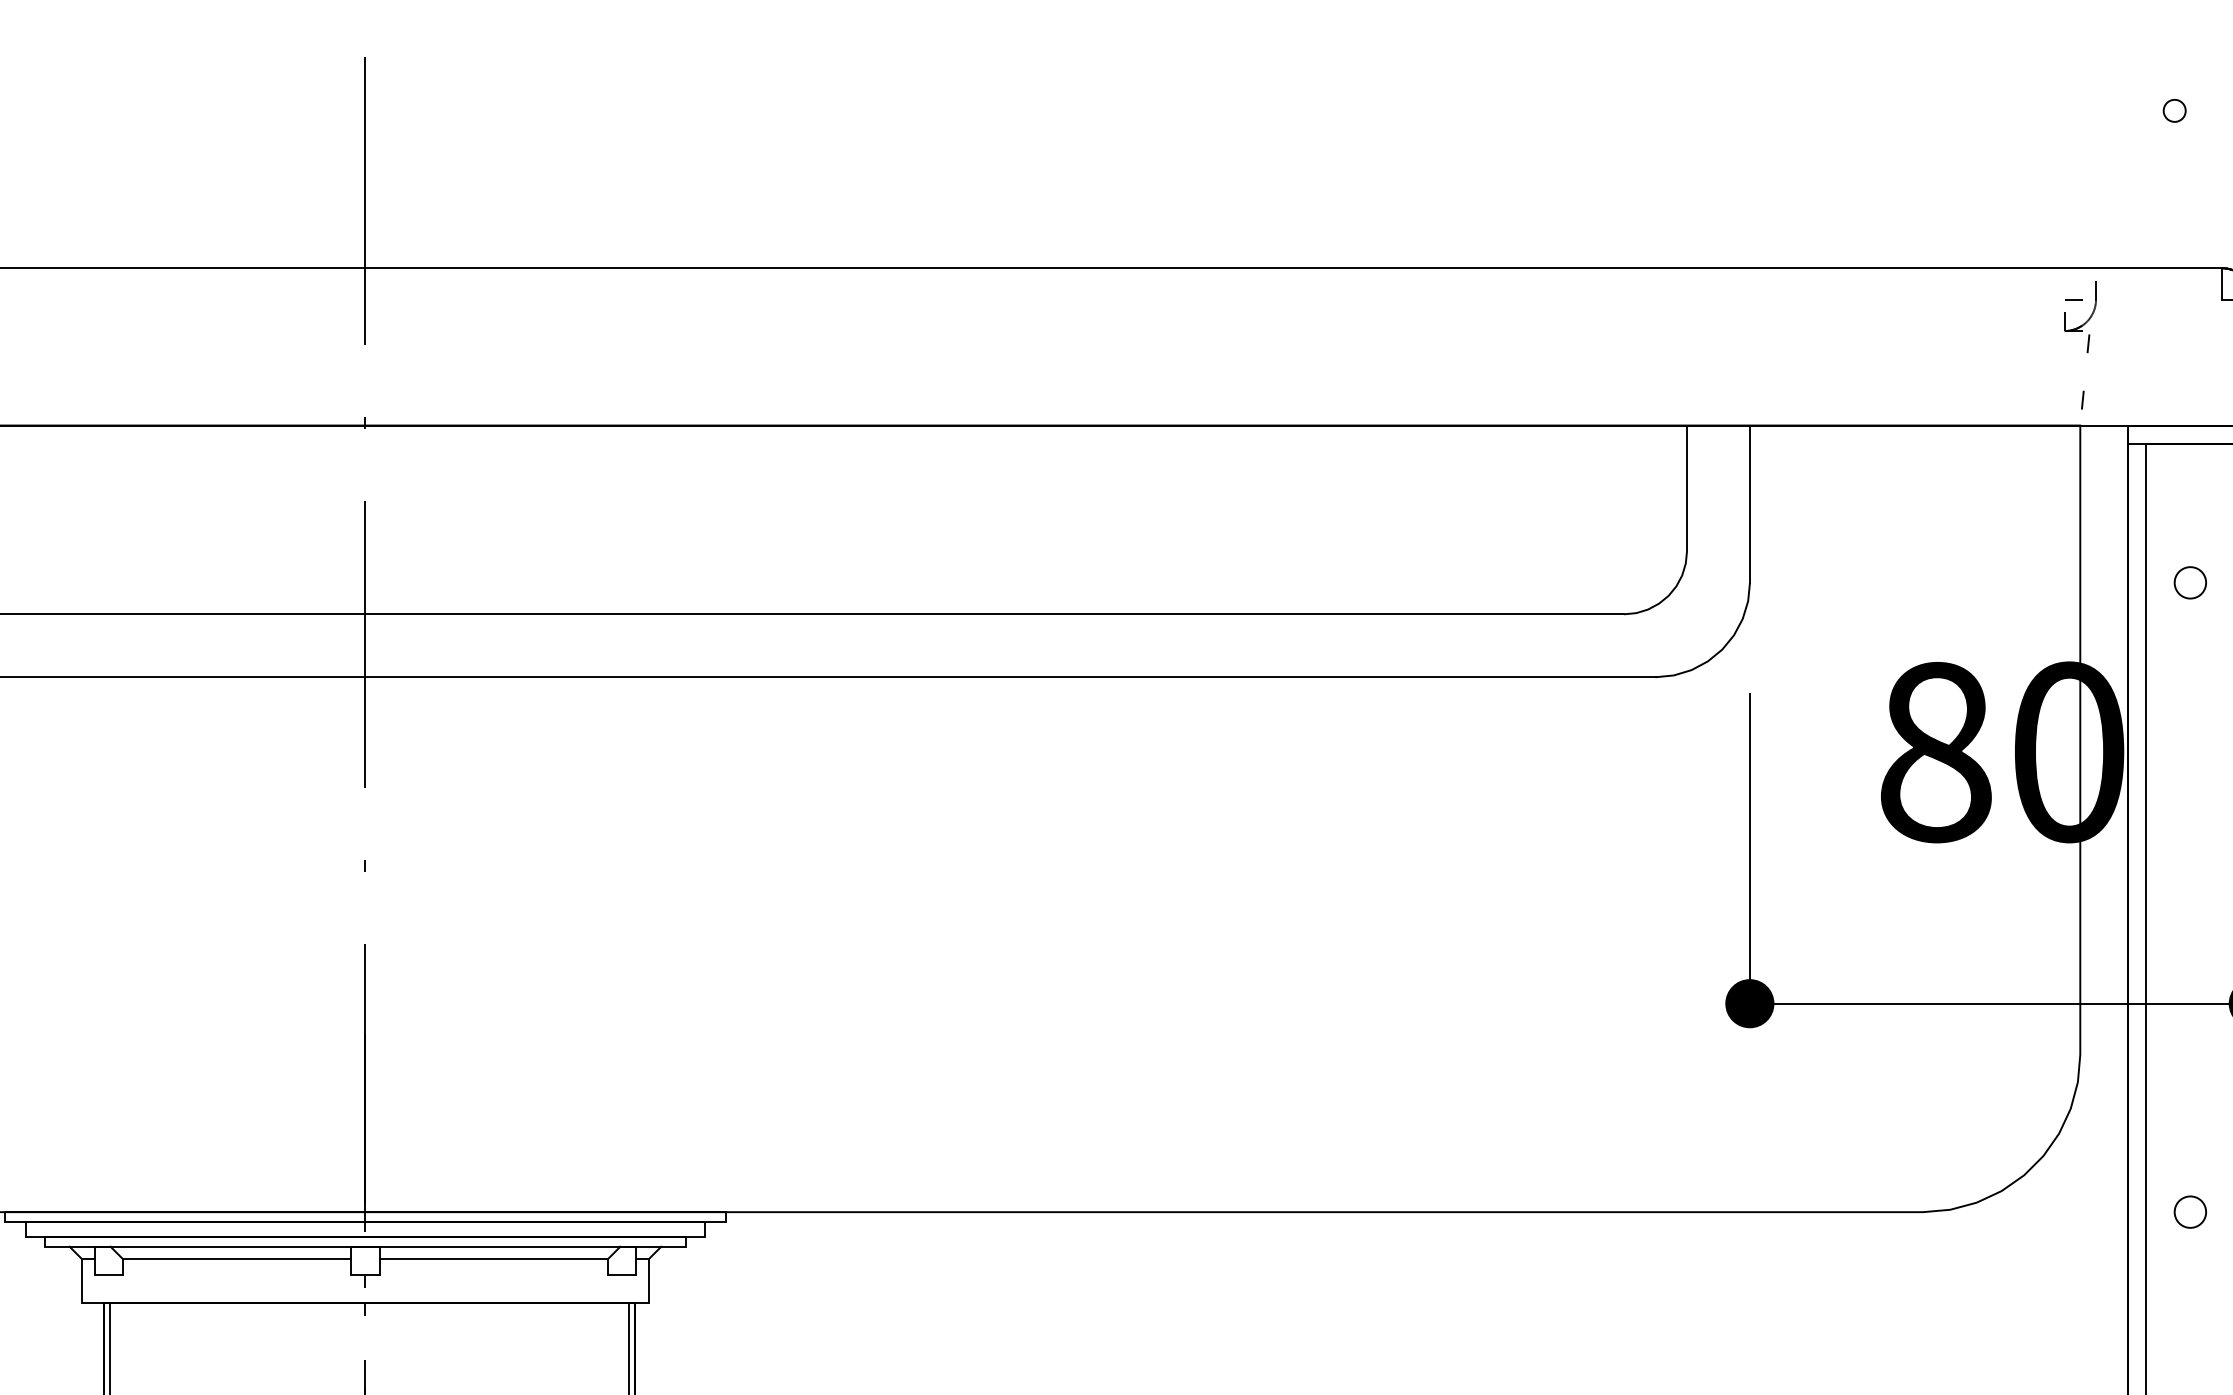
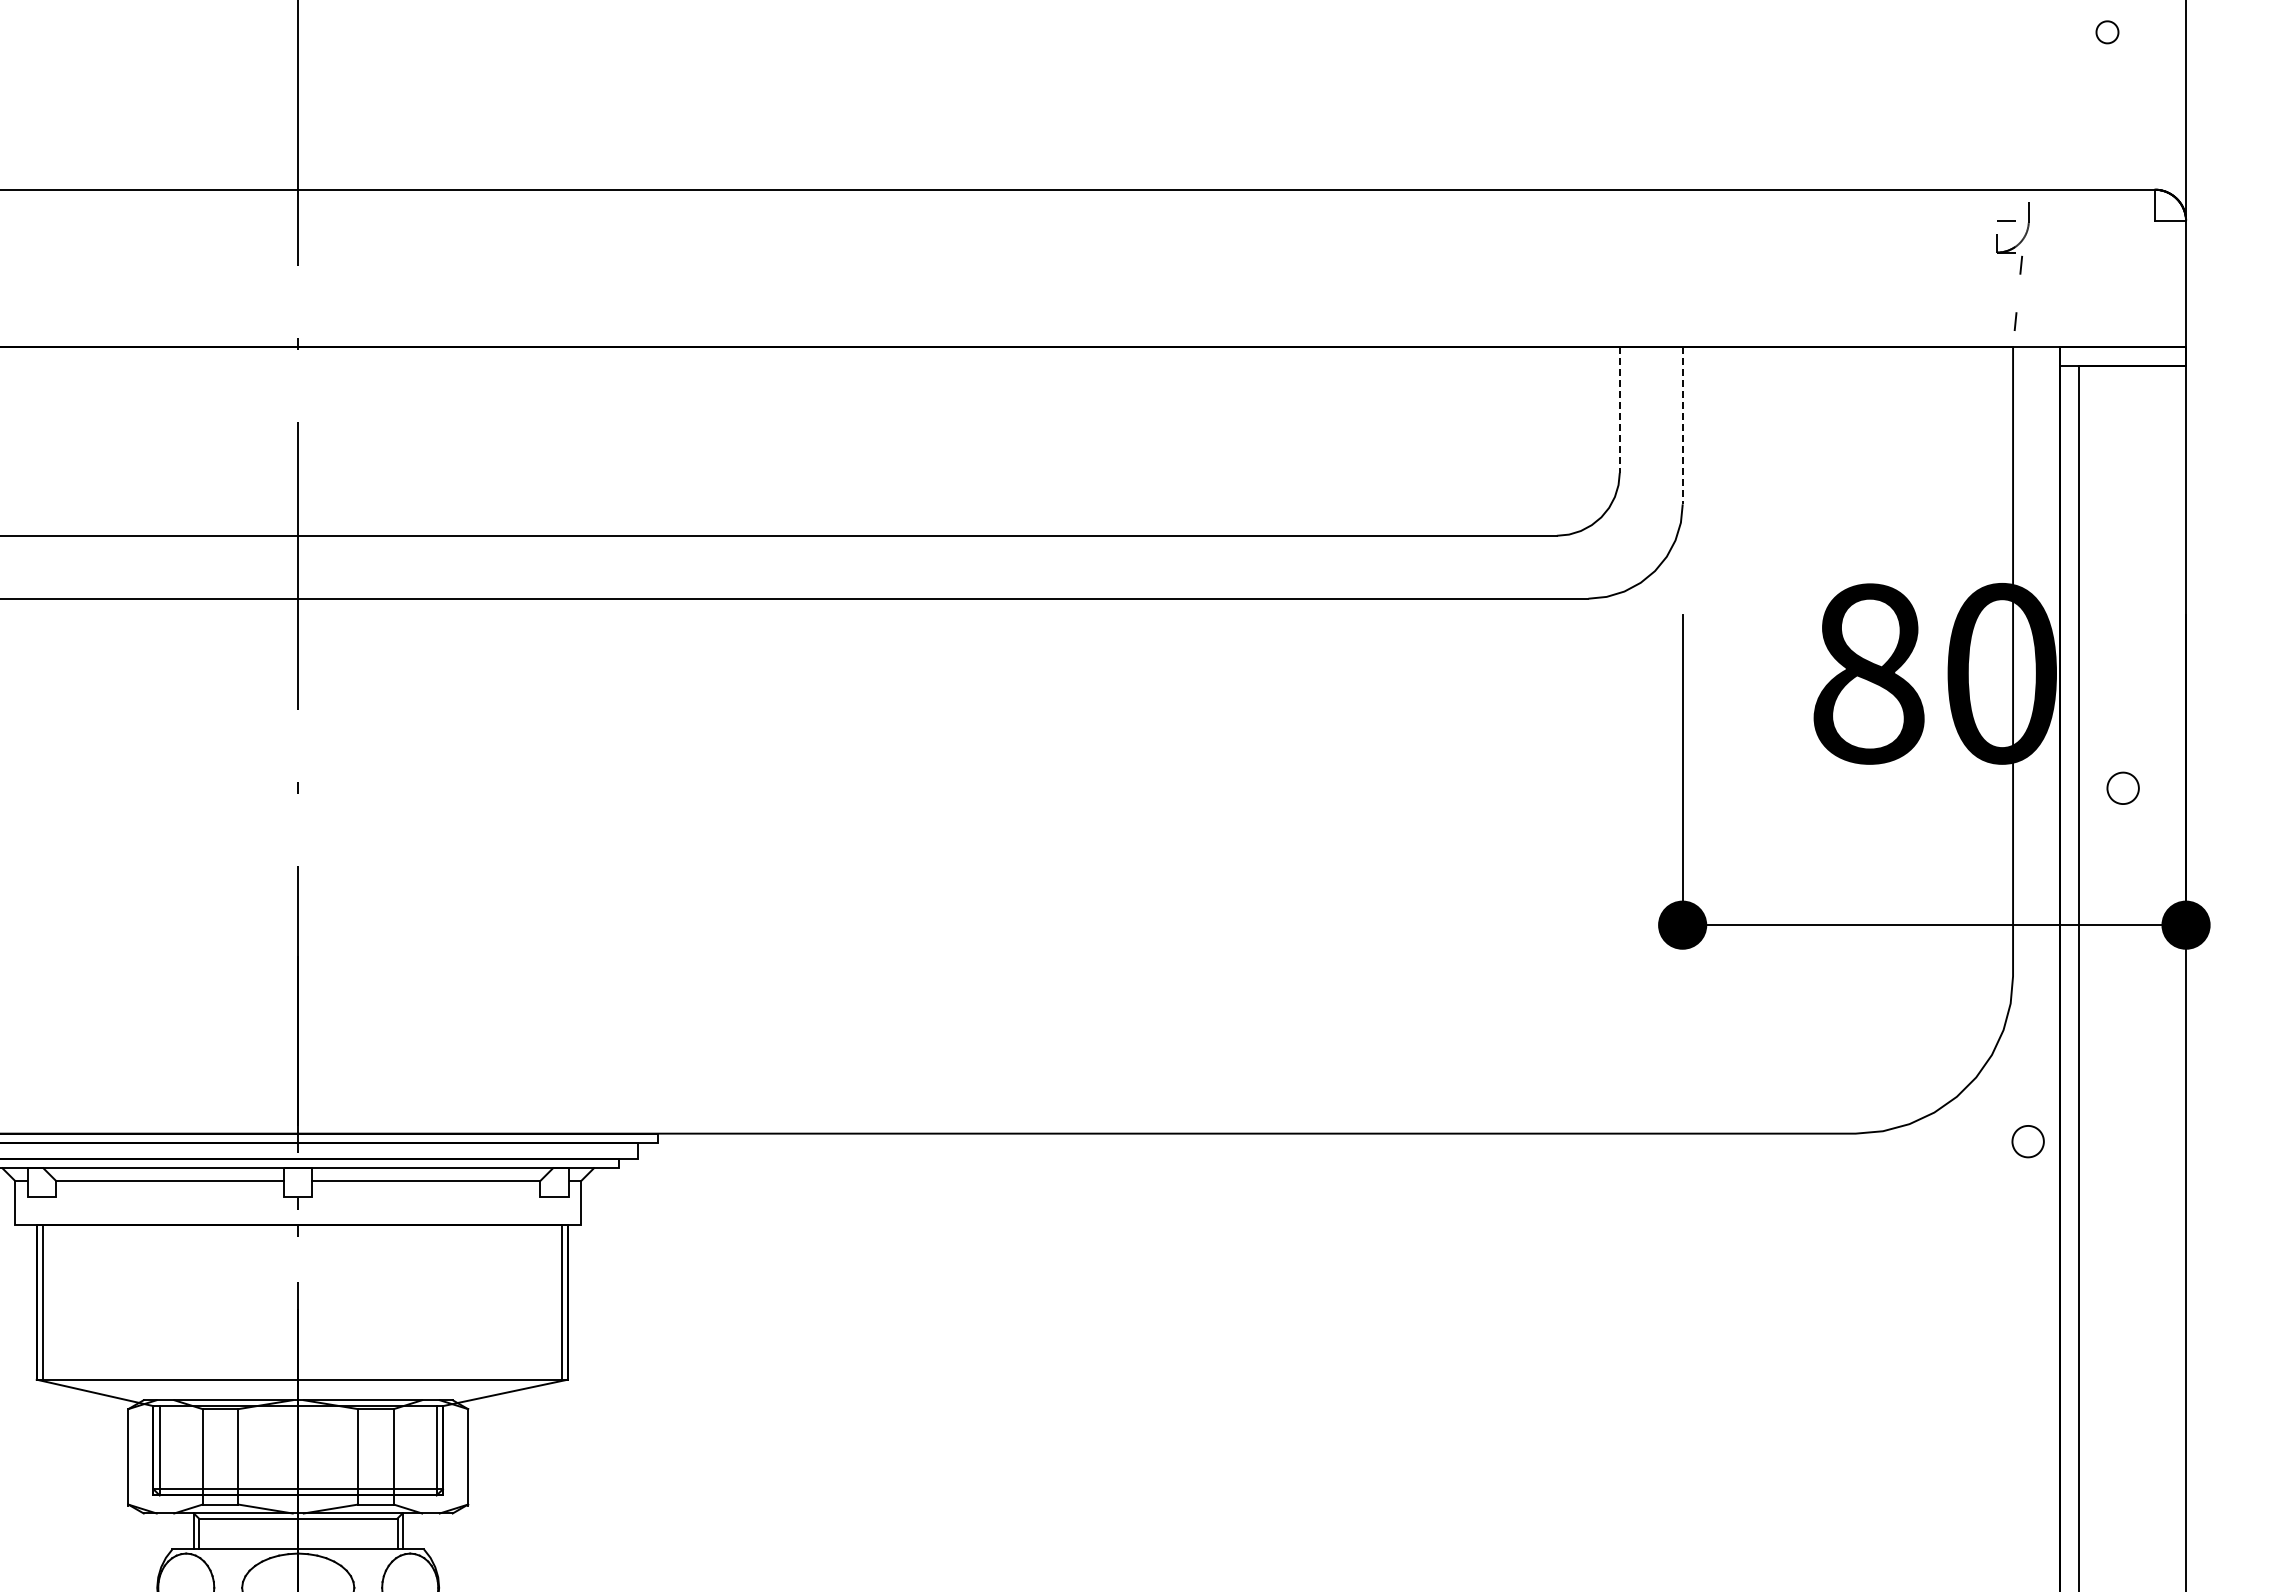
line: (1686, 488) -> (1619, 409), solid -> dashed
line: (1749, 504) -> (1682, 425), solid -> dashed
part: (2189, 582) -> (2122, 787), moved
part: (2189, 1212) -> (2027, 1141), moved

